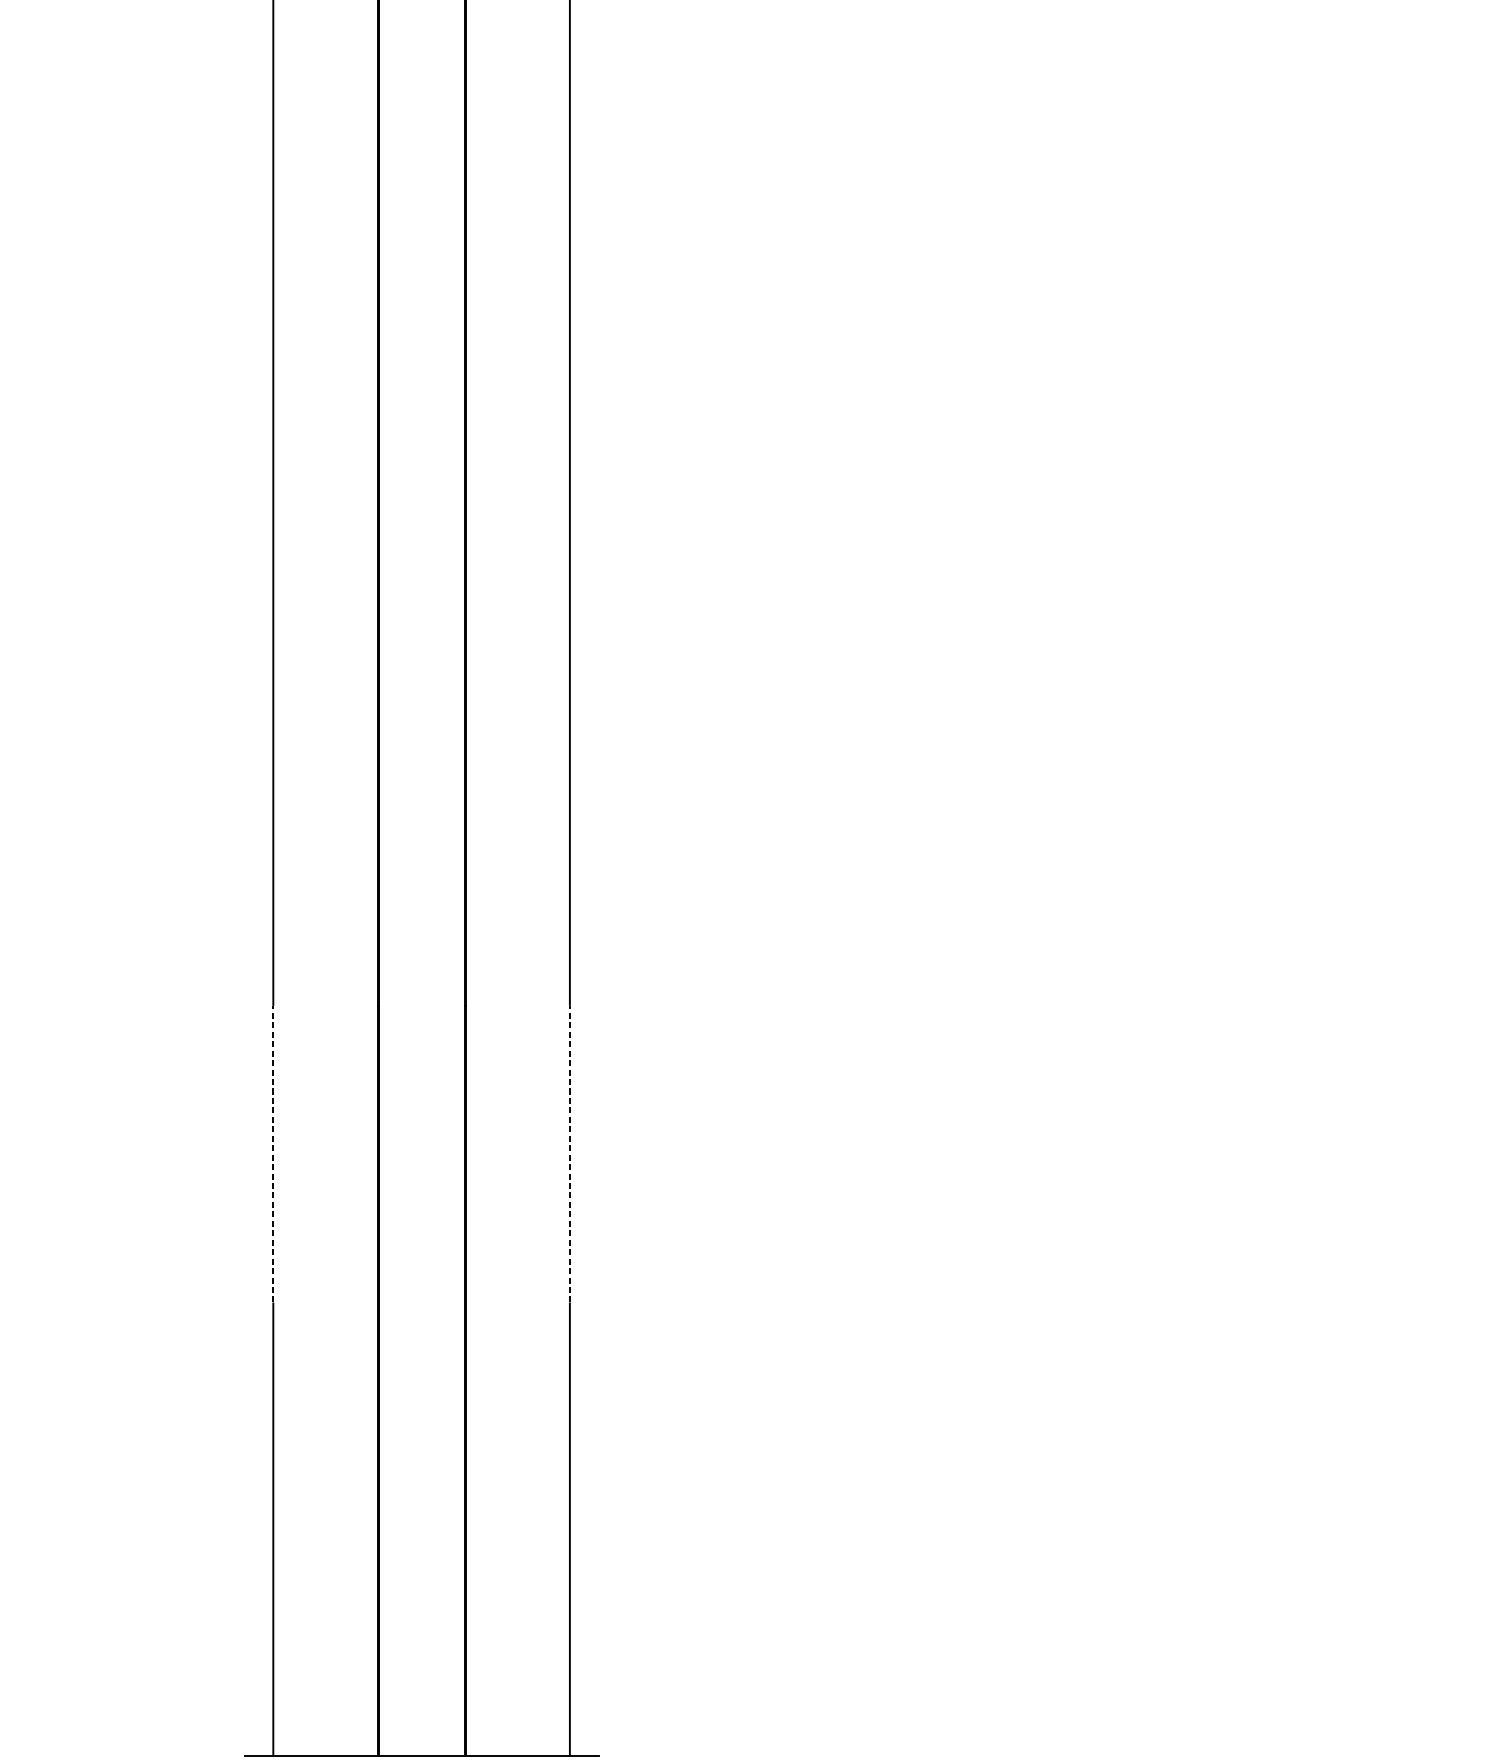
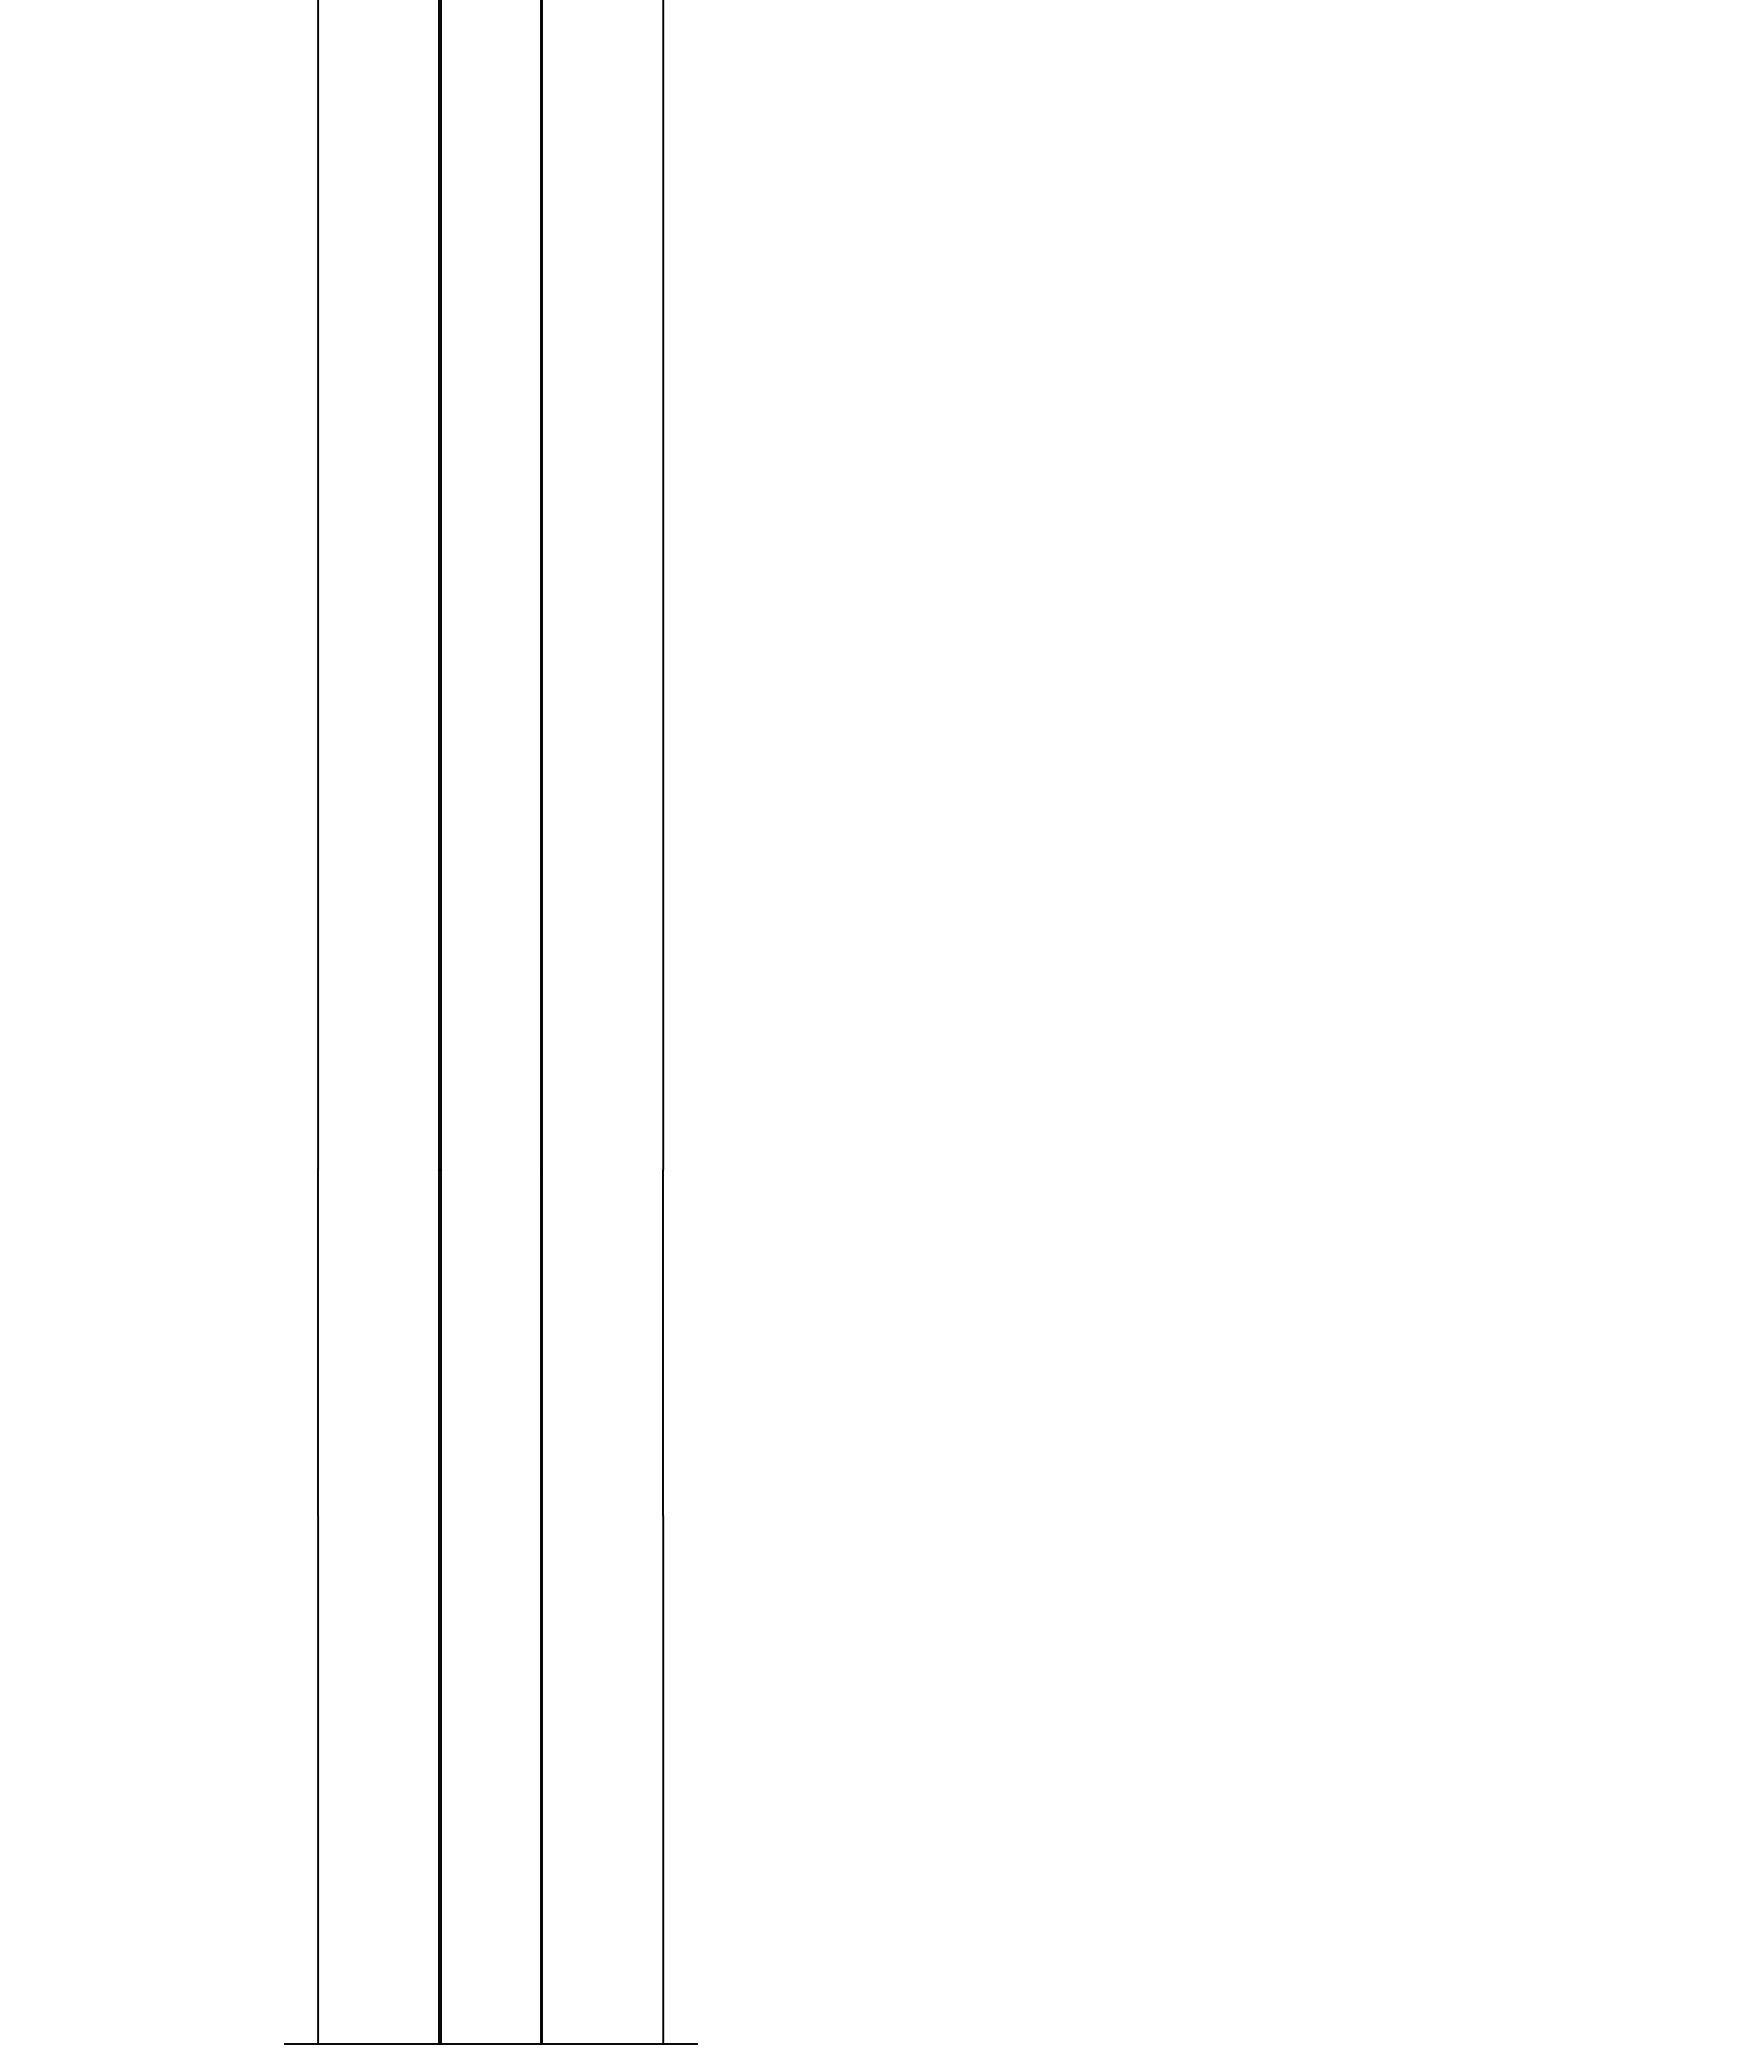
line: (273, 1153) -> (318, 1342), dashed -> solid
line: (570, 1153) -> (663, 1342), dashed -> solid

